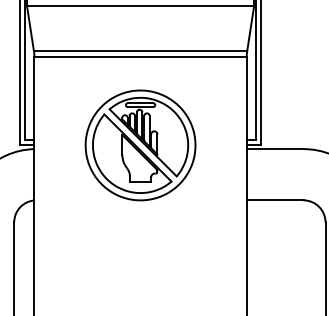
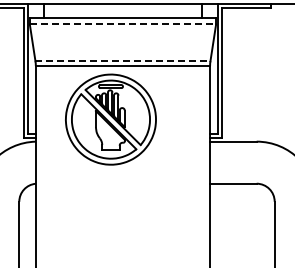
line: (141, 6) -> (123, 24), solid -> dashed
line: (141, 51) -> (123, 61), solid -> dashed
part: (140, 145) -> (110, 119), moved

